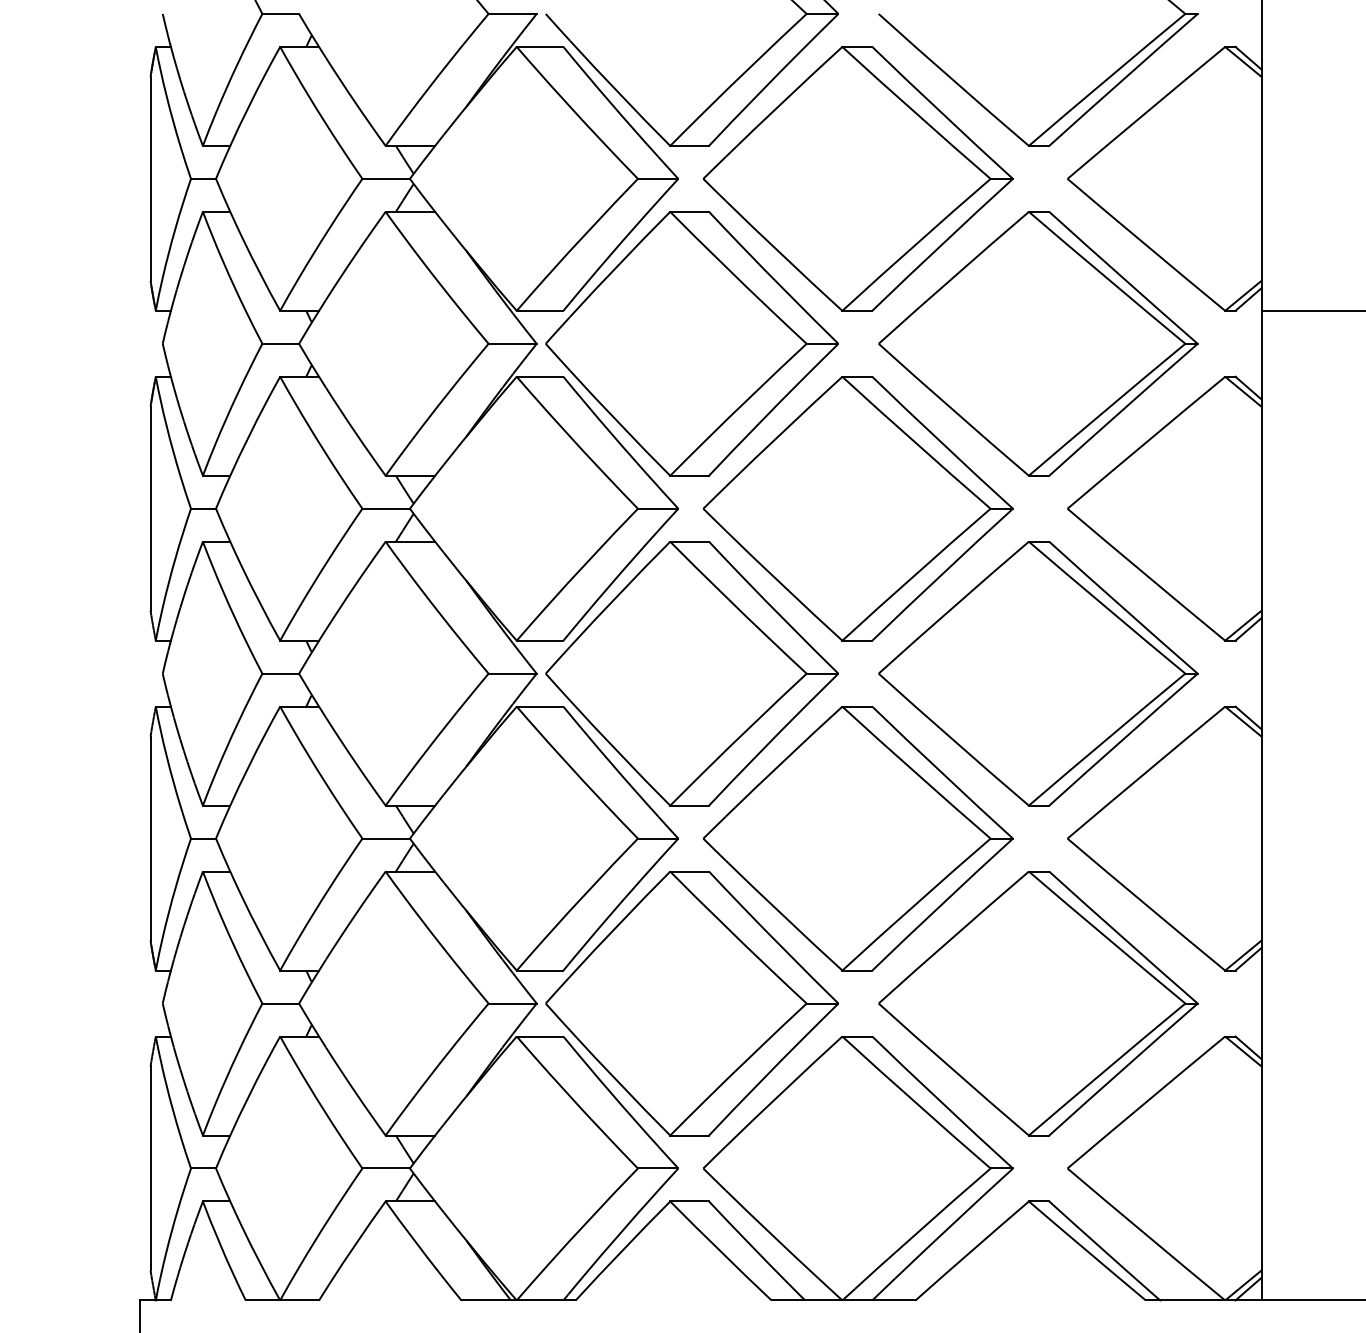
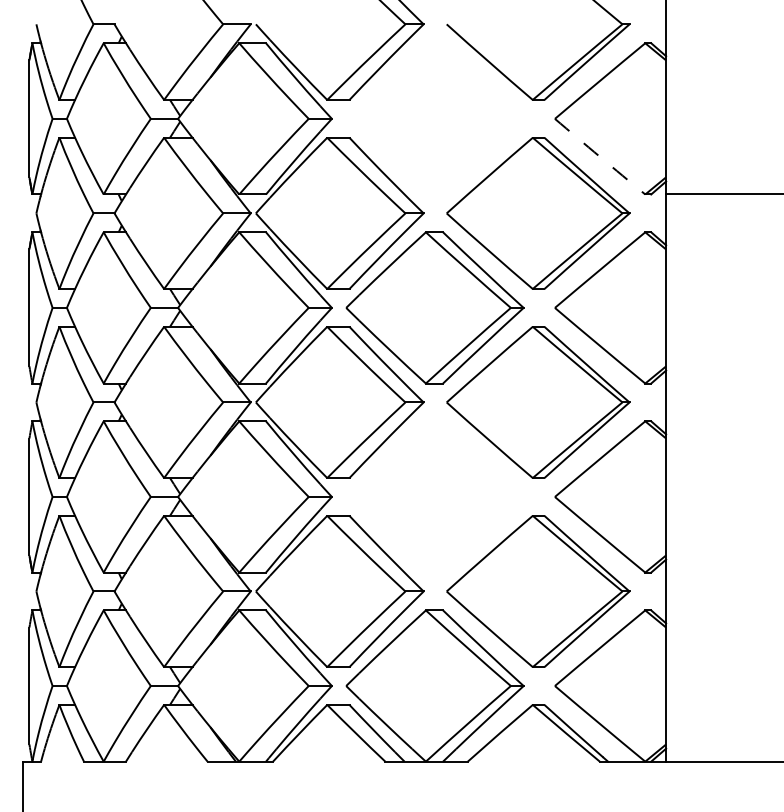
part: (857, 178) -> (434, 118), removed
arc: (1145, 244) -> (599, 156), solid -> dashed
part: (857, 837) -> (434, 496), removed

